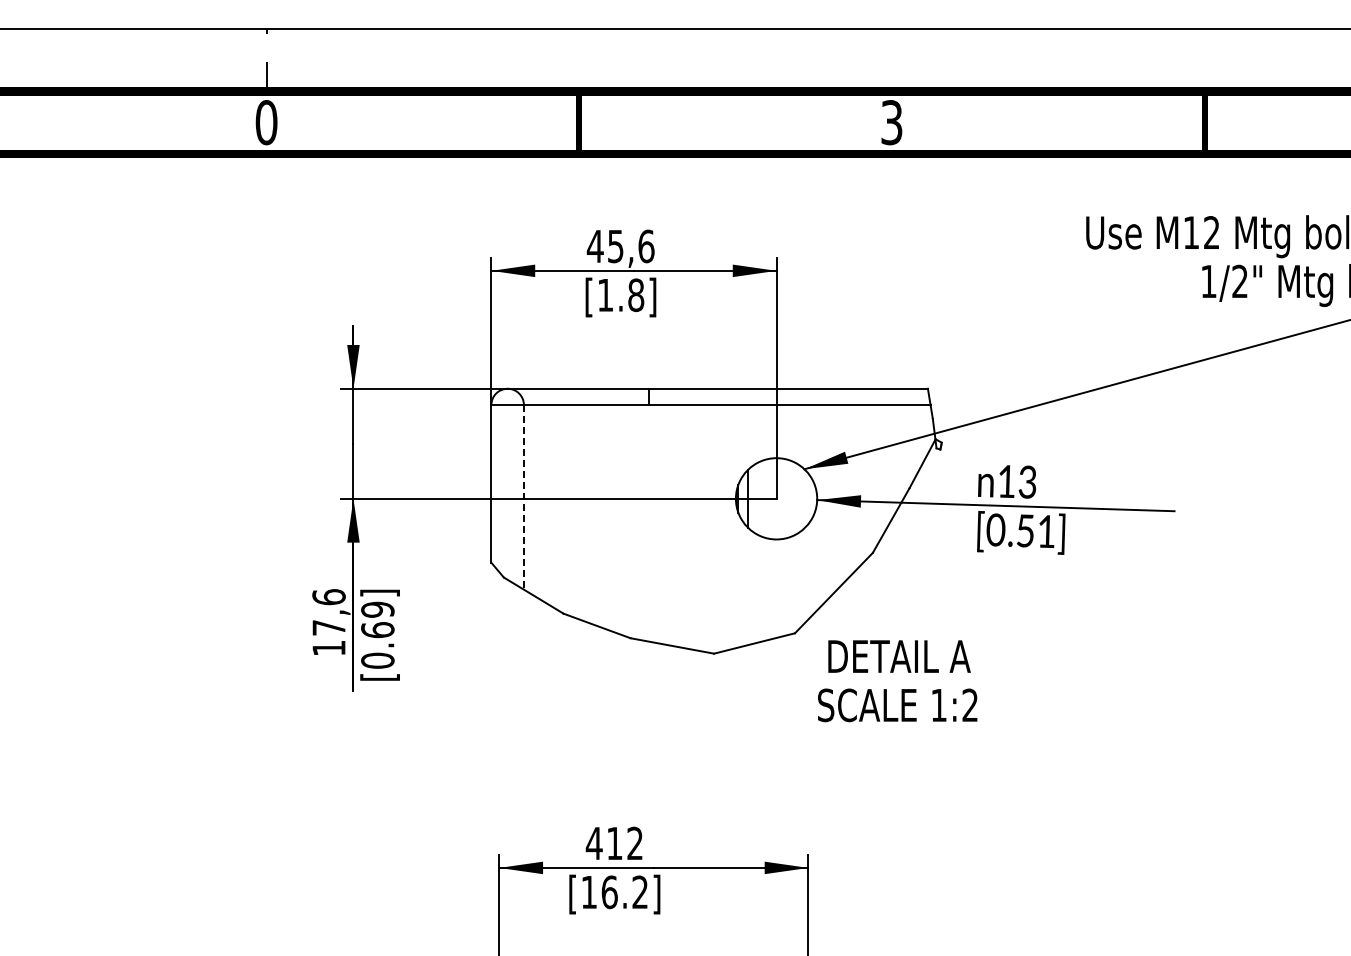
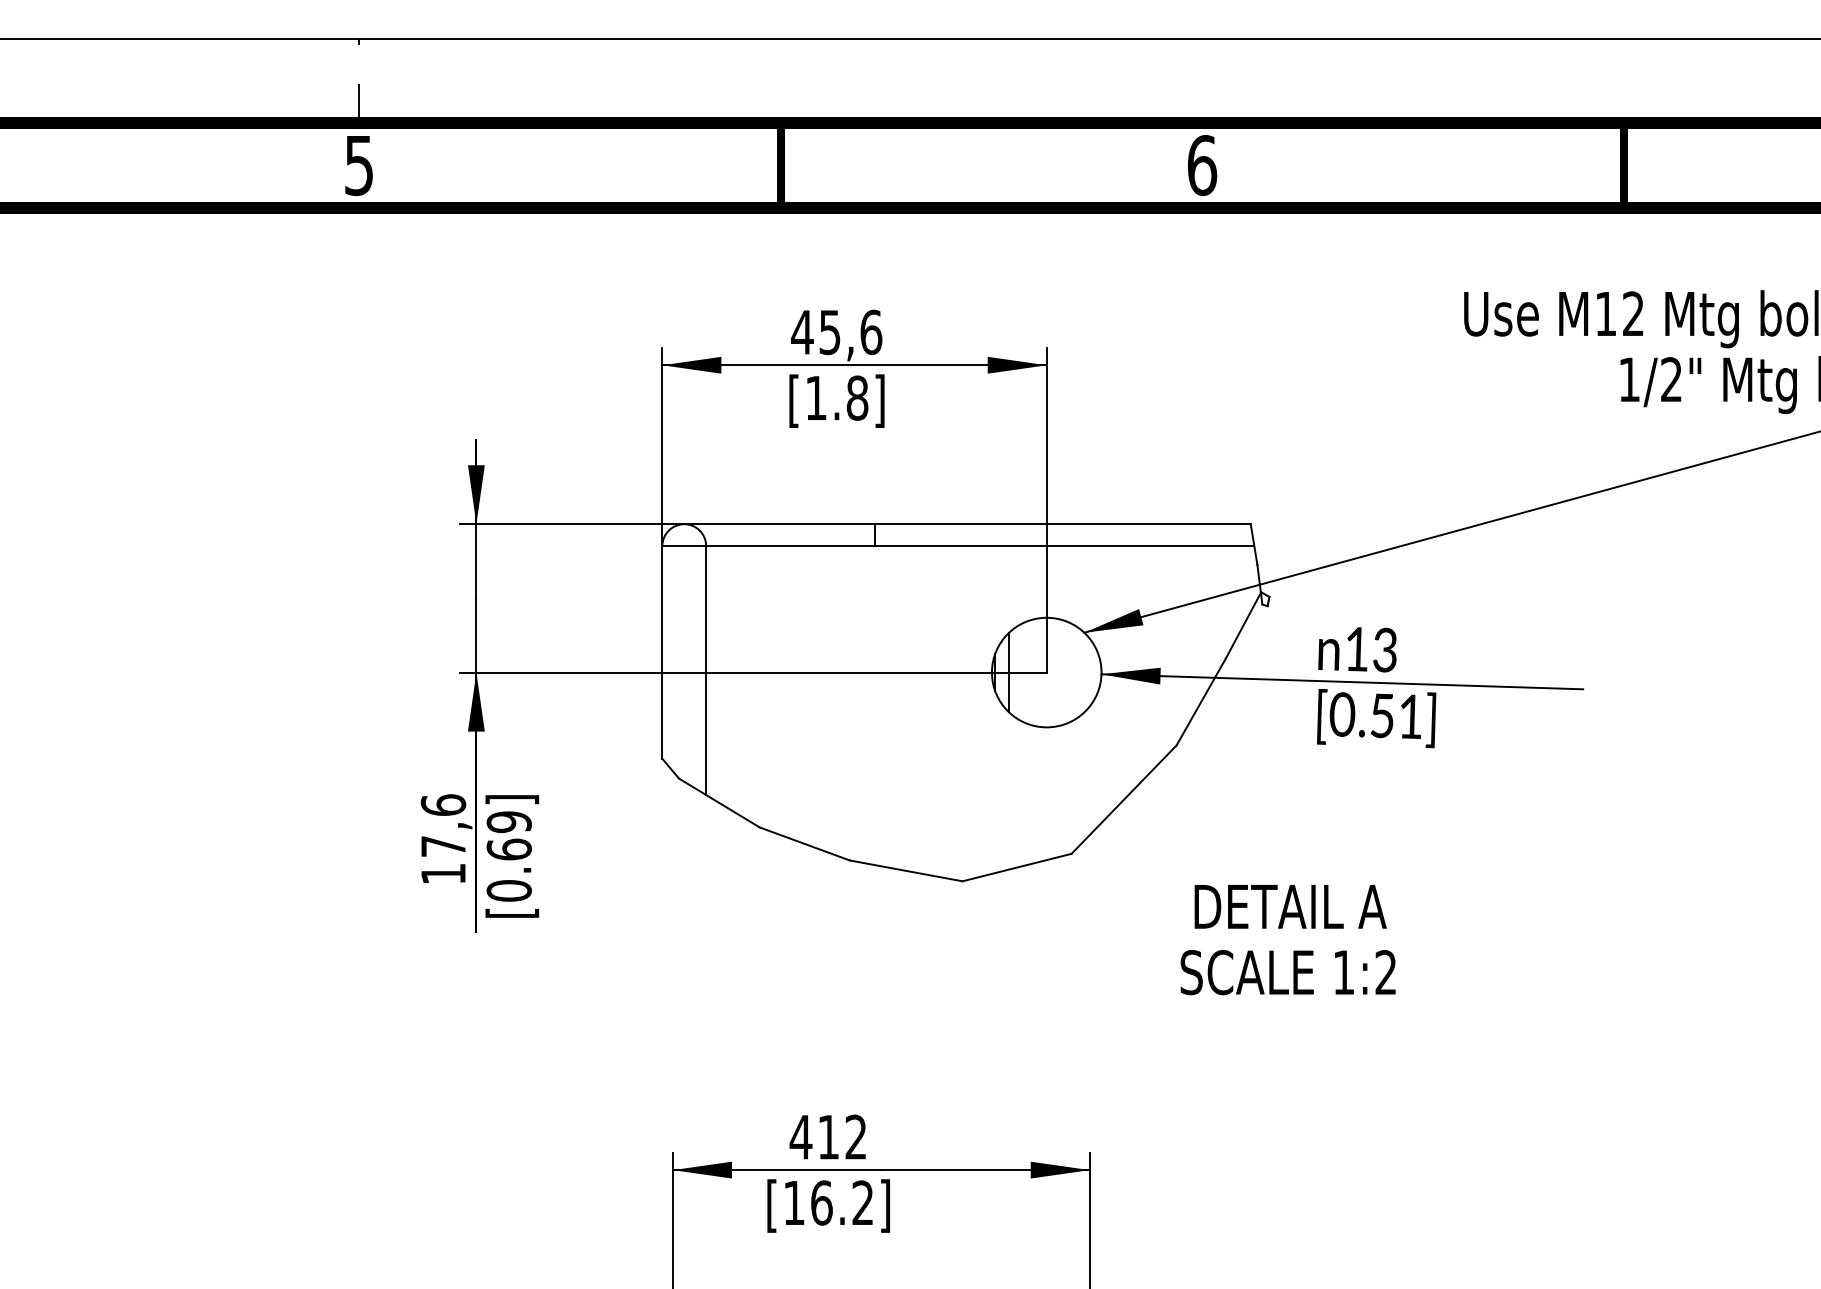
text: (266, 122) -> (359, 165), 0 -> 5
text: (891, 122) -> (1201, 165), 3 -> 6
line: (523, 497) -> (705, 670), dashed -> solid
text: (897, 681) -> (1287, 940), moved

